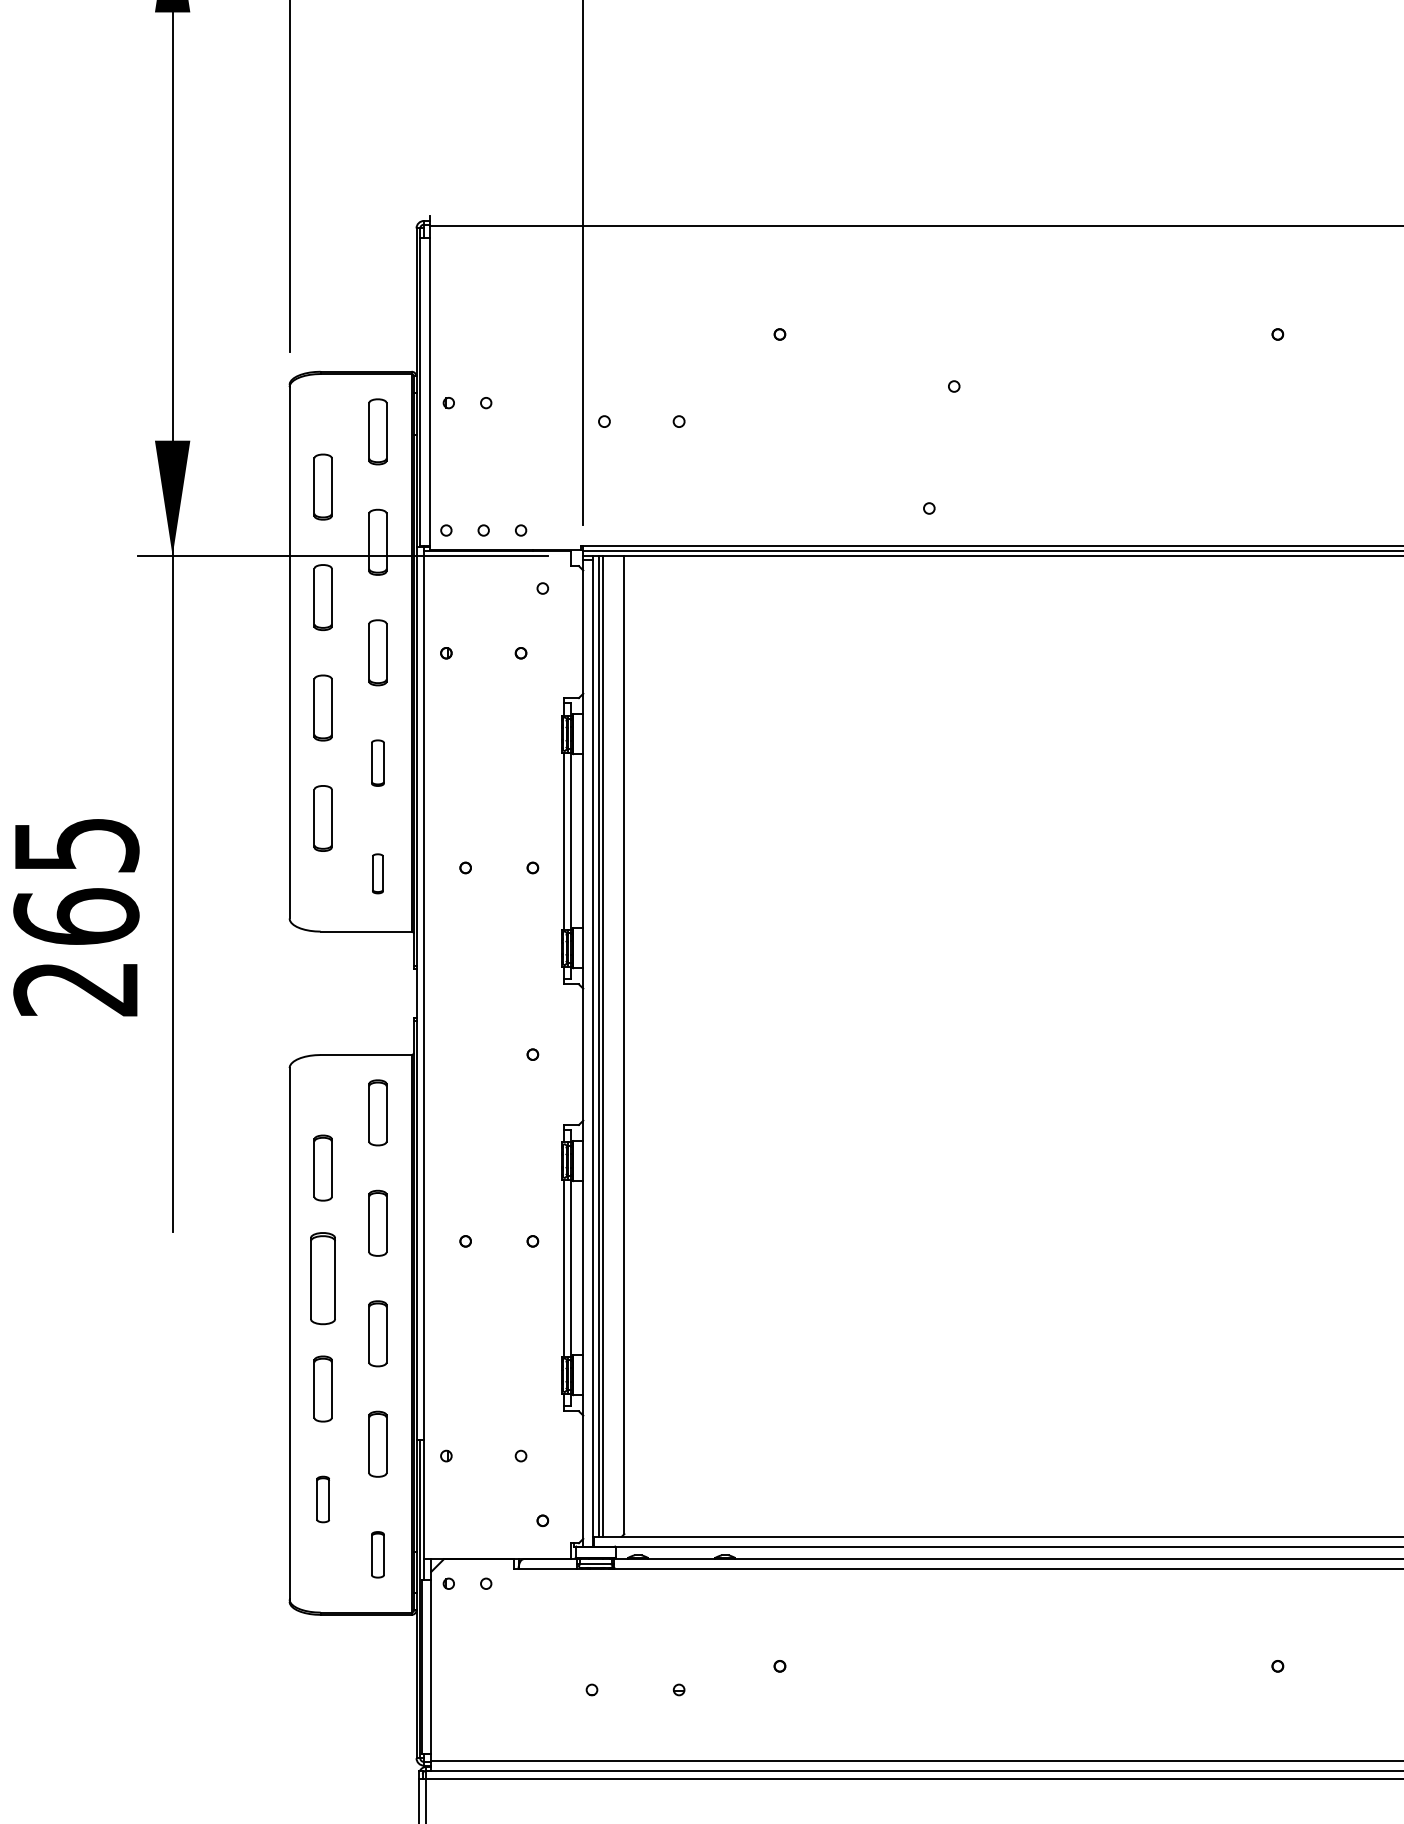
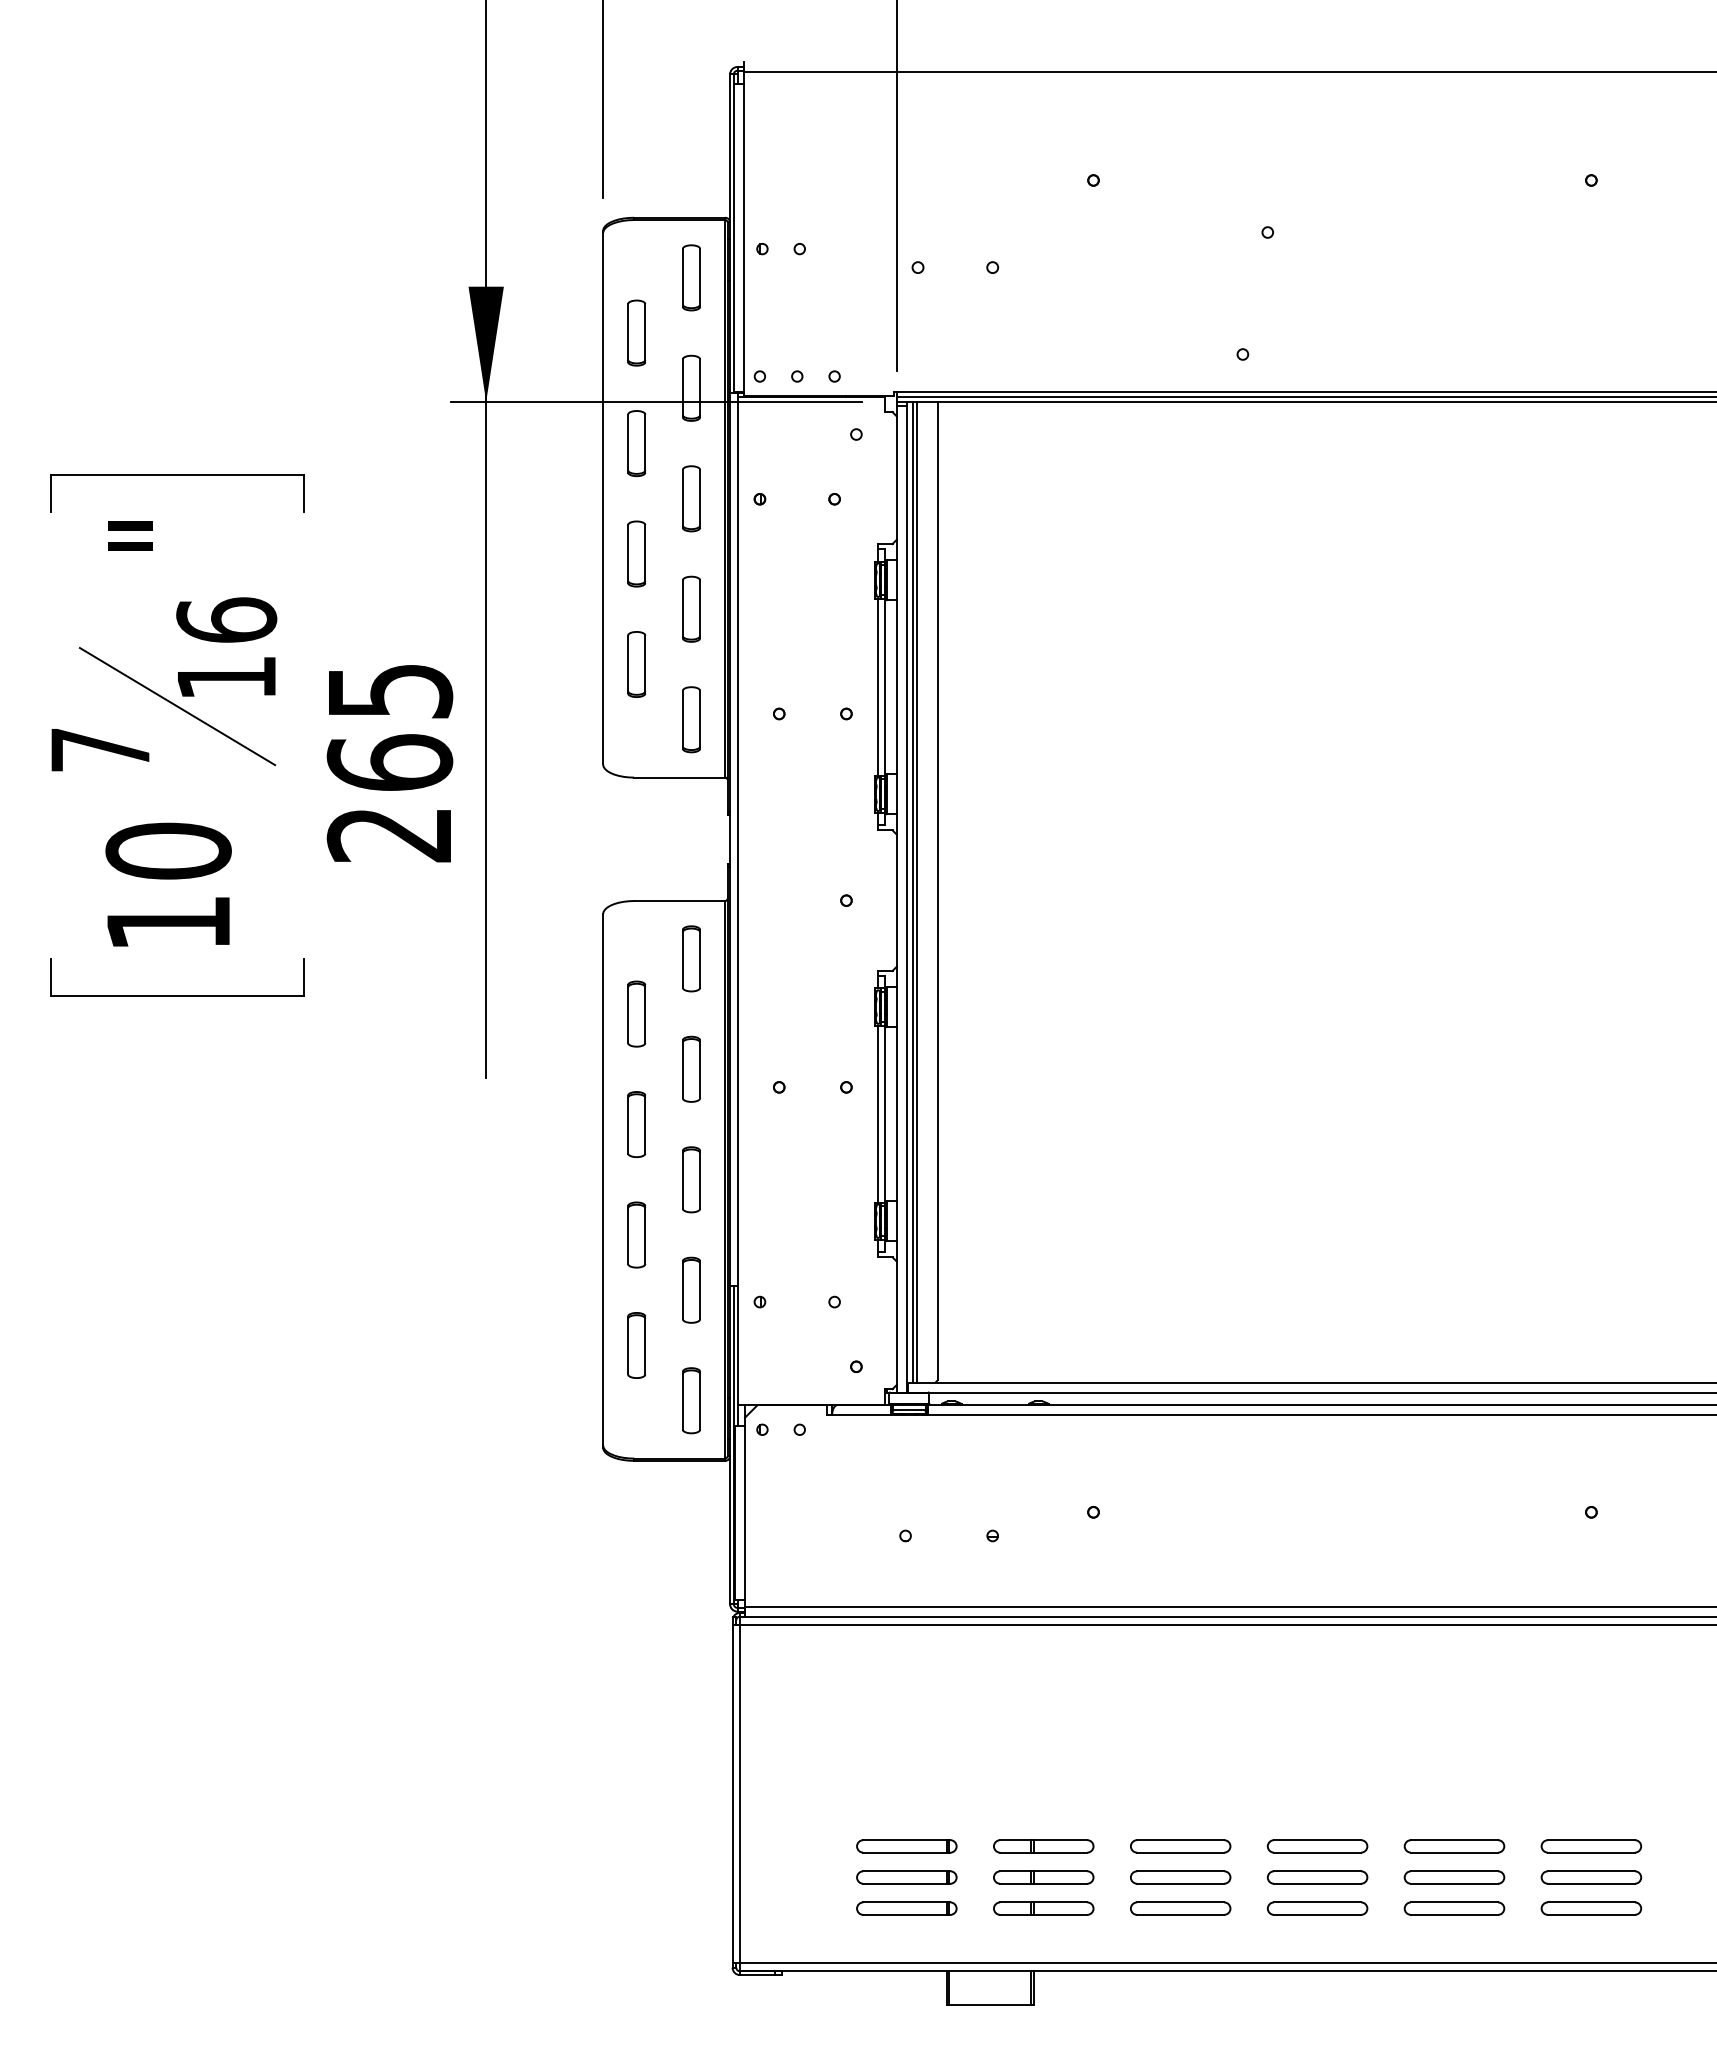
part: (377, 762) -> (691, 608), size x1.43
part: (377, 873) -> (691, 719), size x1.67
part: (322, 1278) -> (636, 1124), size x0.71
part: (322, 1499) -> (636, 1345), size x1.43
part: (377, 1554) -> (691, 1400), size x1.43

